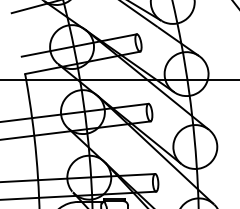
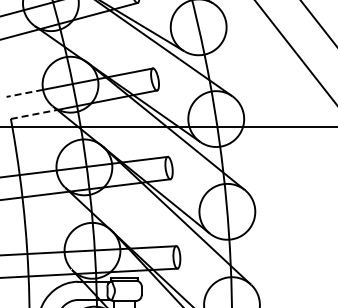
line: (35, 54) -> (24, 93), solid -> dashed
line: (43, 70) -> (34, 114), solid -> dashed

